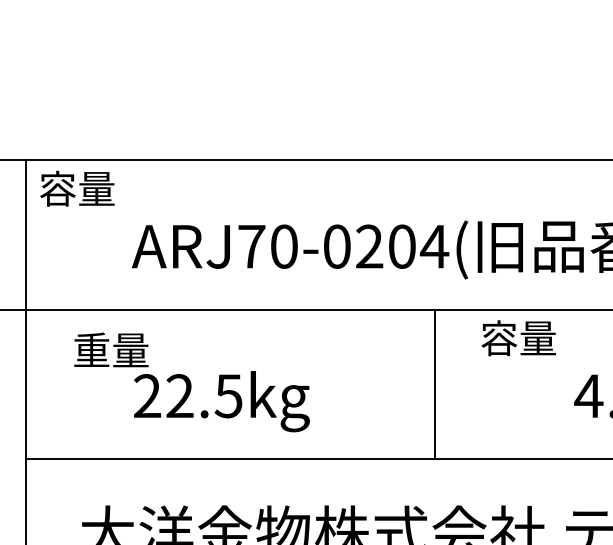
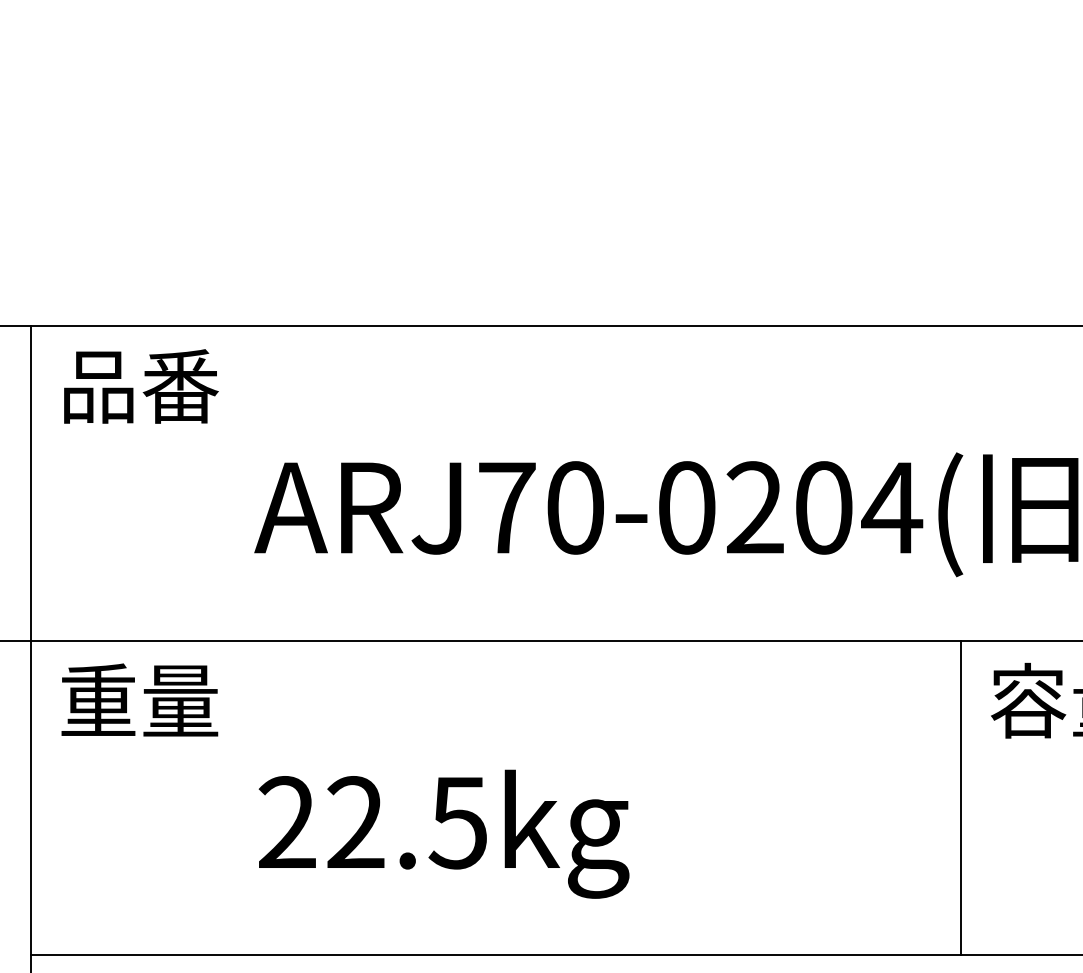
text: (77, 188) -> (139, 385), 容量 -> 品番
text: (111, 349) -> (139, 699), moved
line: (435, 384) -> (961, 798), moved

